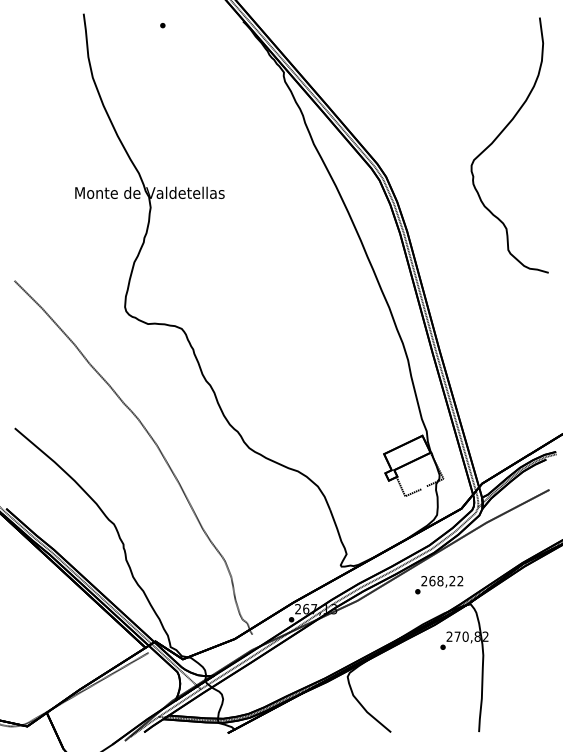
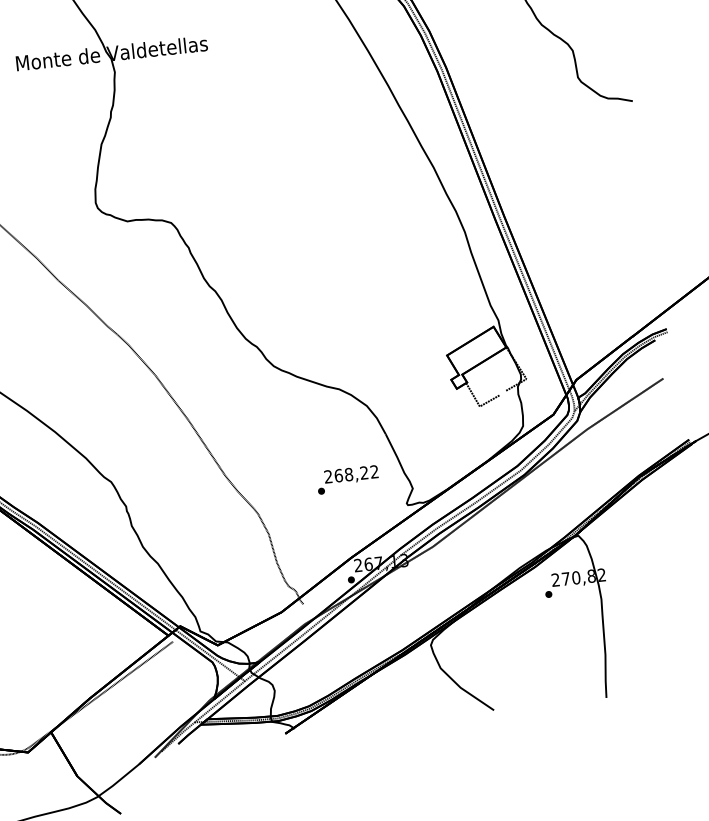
text: (439, 585) -> (348, 480), moved

